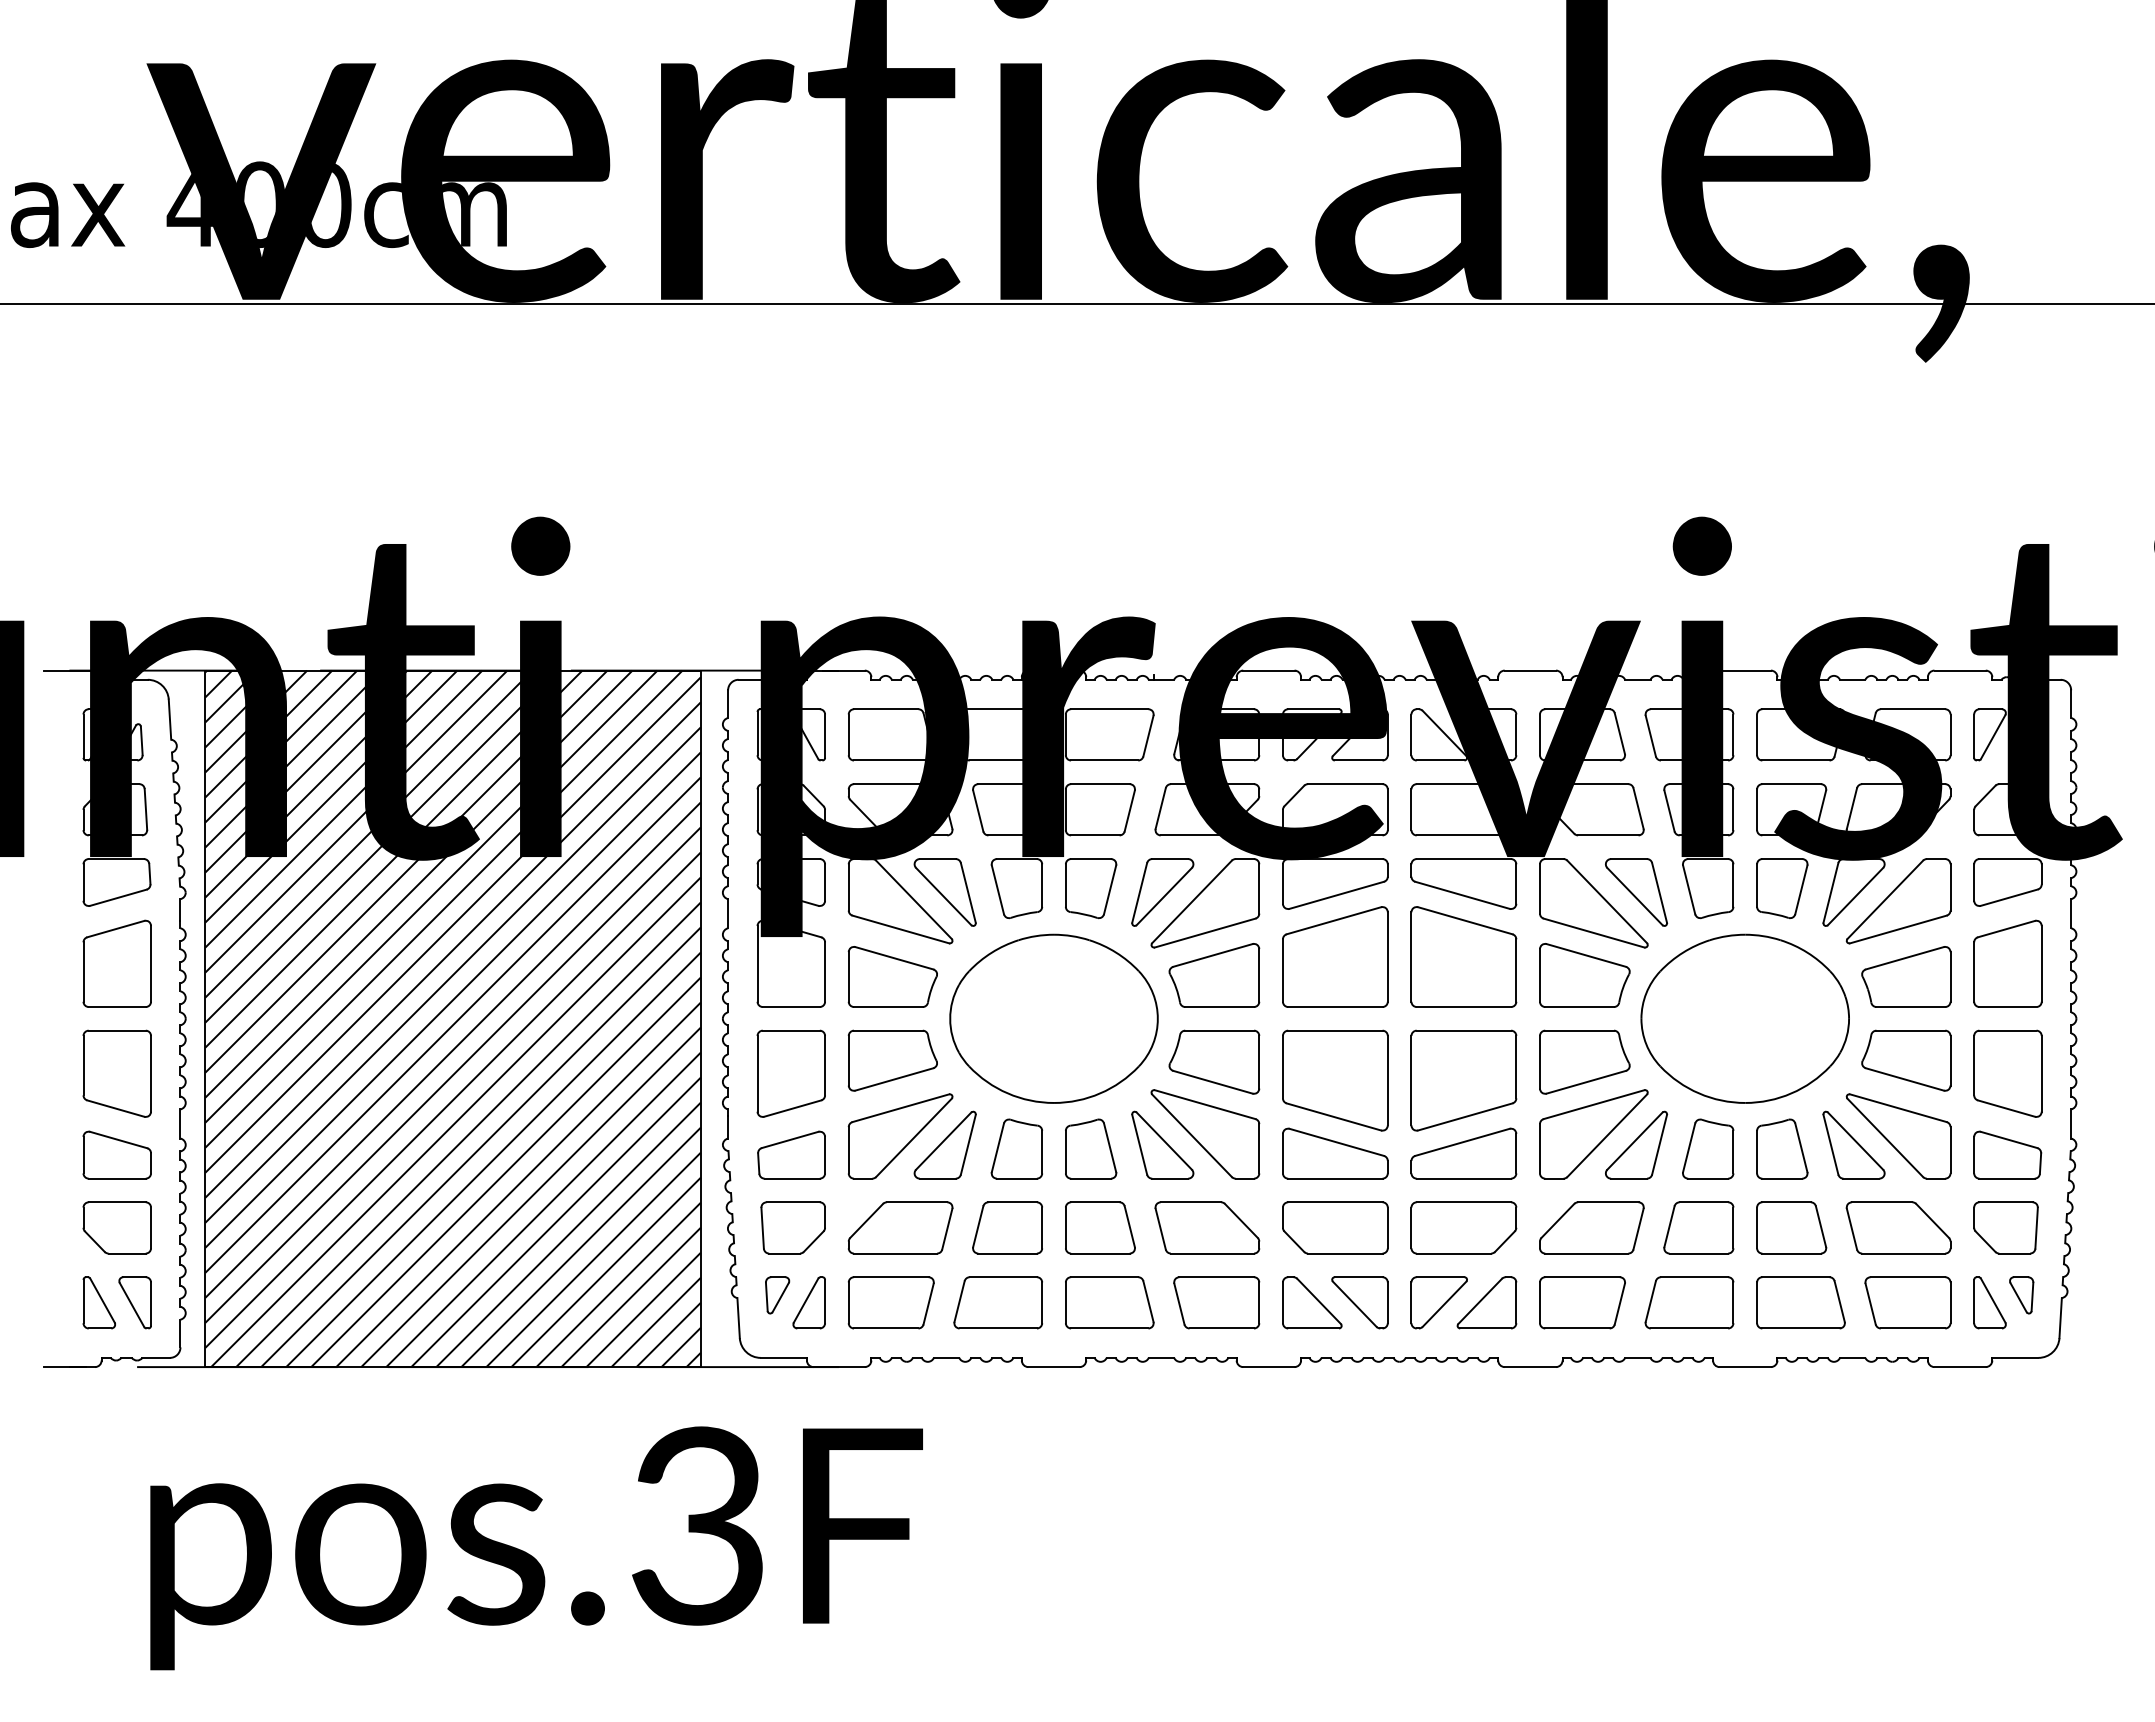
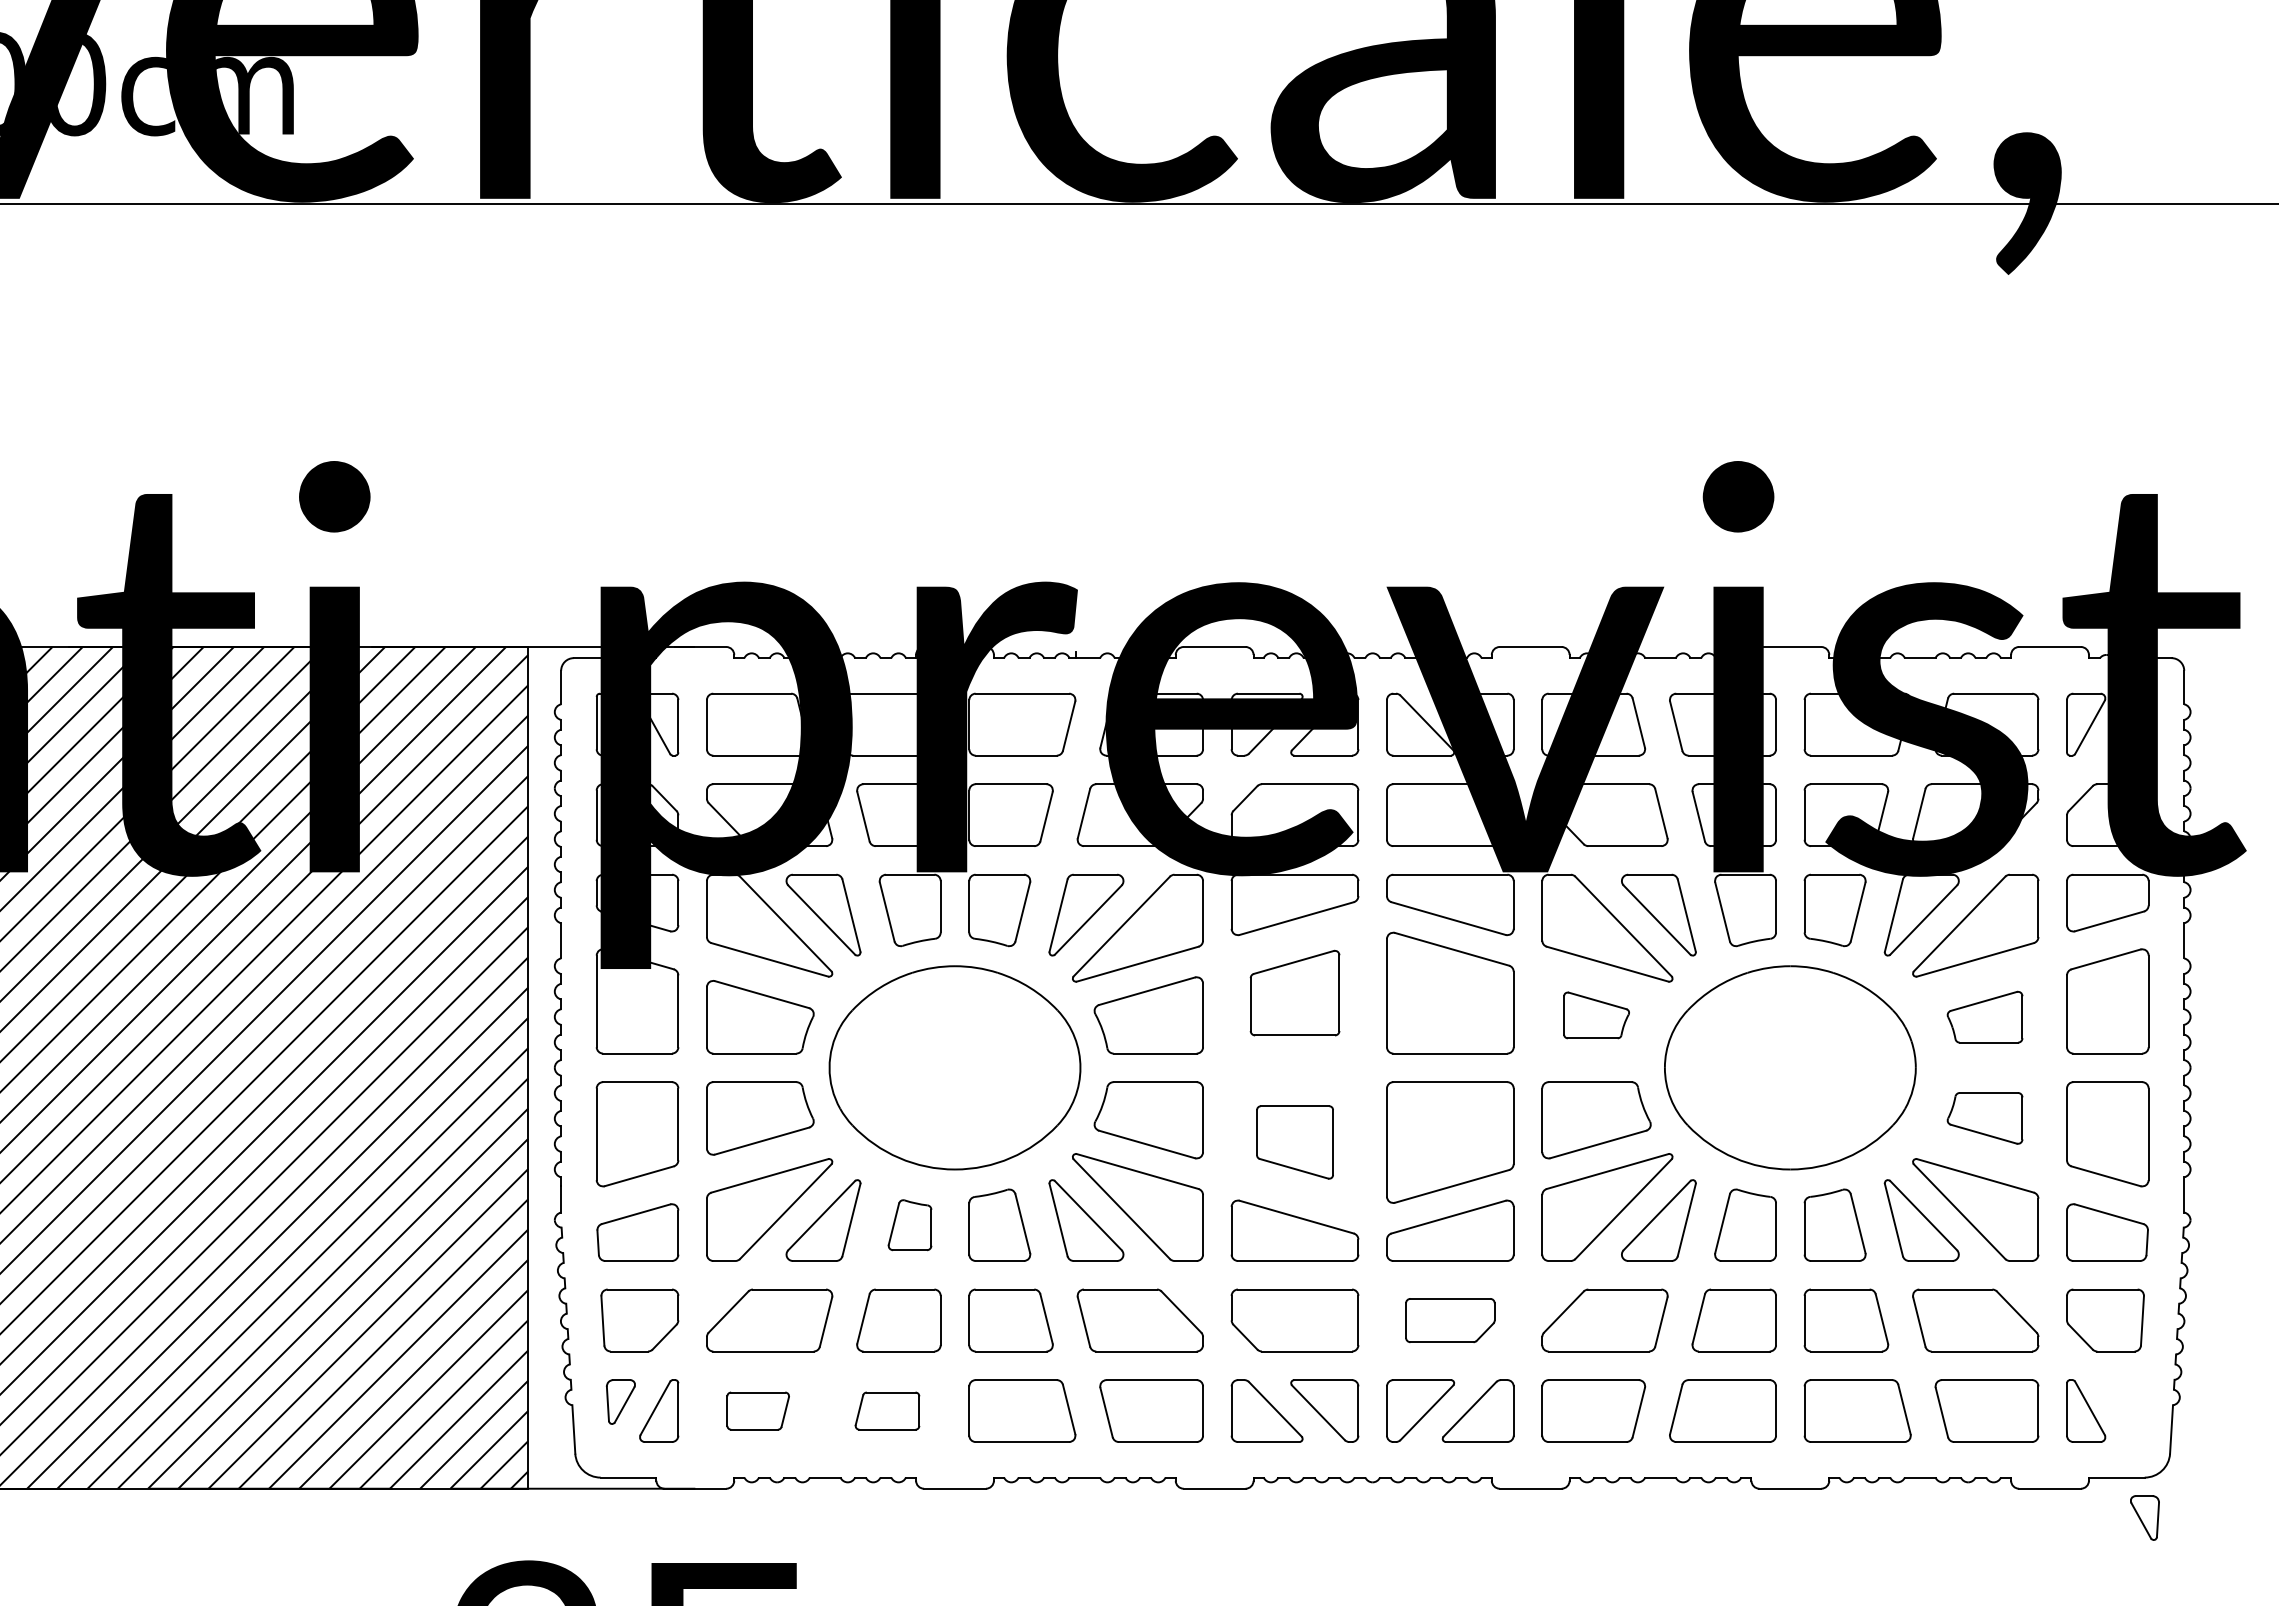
part: (1335, 956) -> (1295, 992), size x0.7
part: (1584, 975) -> (1596, 1015), size x0.6
part: (1906, 976) -> (1985, 1016), size x0.7
part: (1906, 1060) -> (1985, 1118), size x0.7
part: (1335, 1080) -> (1295, 1142), size x0.6
part: (1016, 1148) -> (909, 1224), size x0.7
part: (1463, 1227) -> (1449, 1320), size x0.7
part: (2021, 1295) -> (2144, 1518), moved
part: (890, 1302) -> (757, 1410), size x0.6
part: (997, 1302) -> (886, 1410), size x0.6

